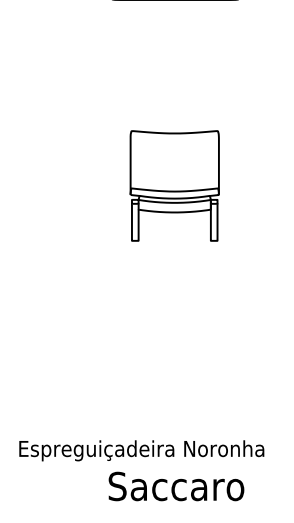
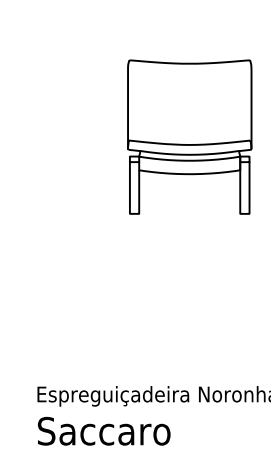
part: (174, 185) -> (189, 136), size x1.43
text: (176, 486) -> (104, 431), moved

